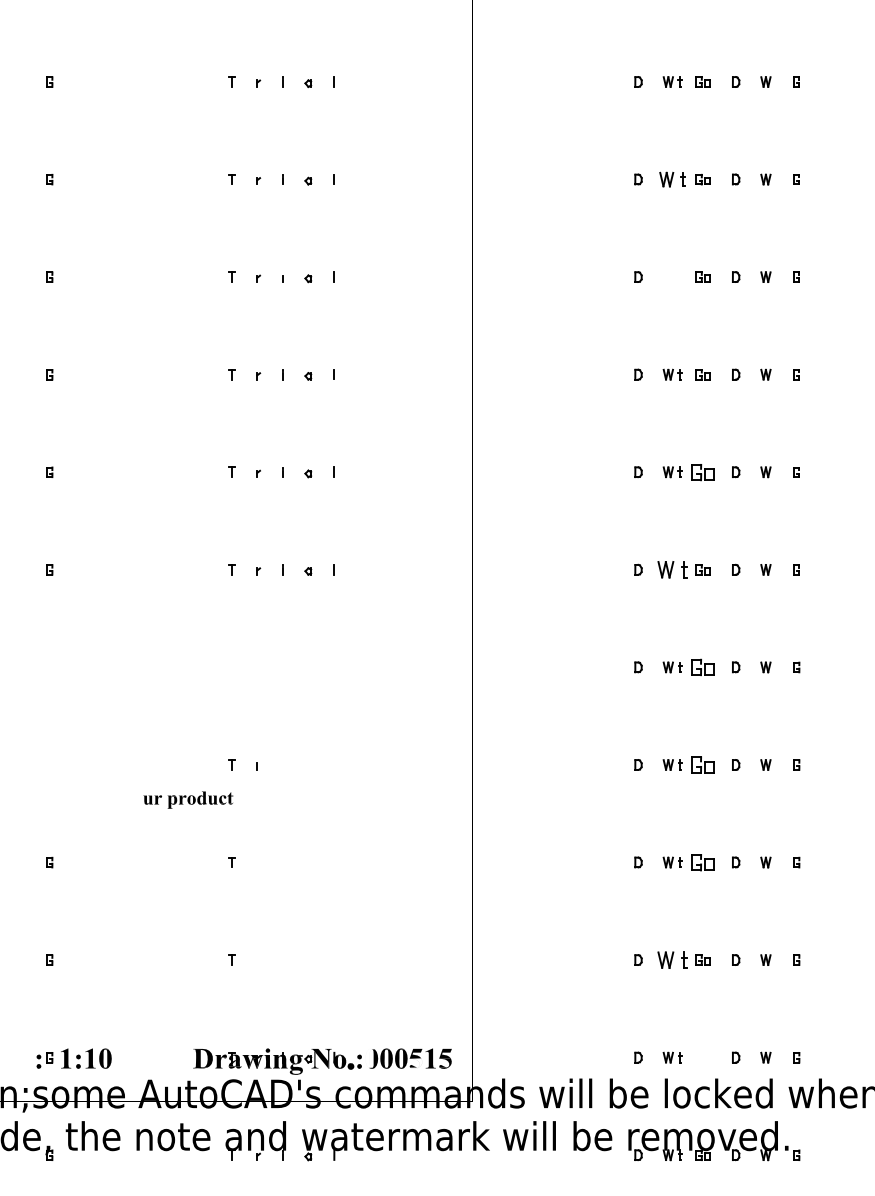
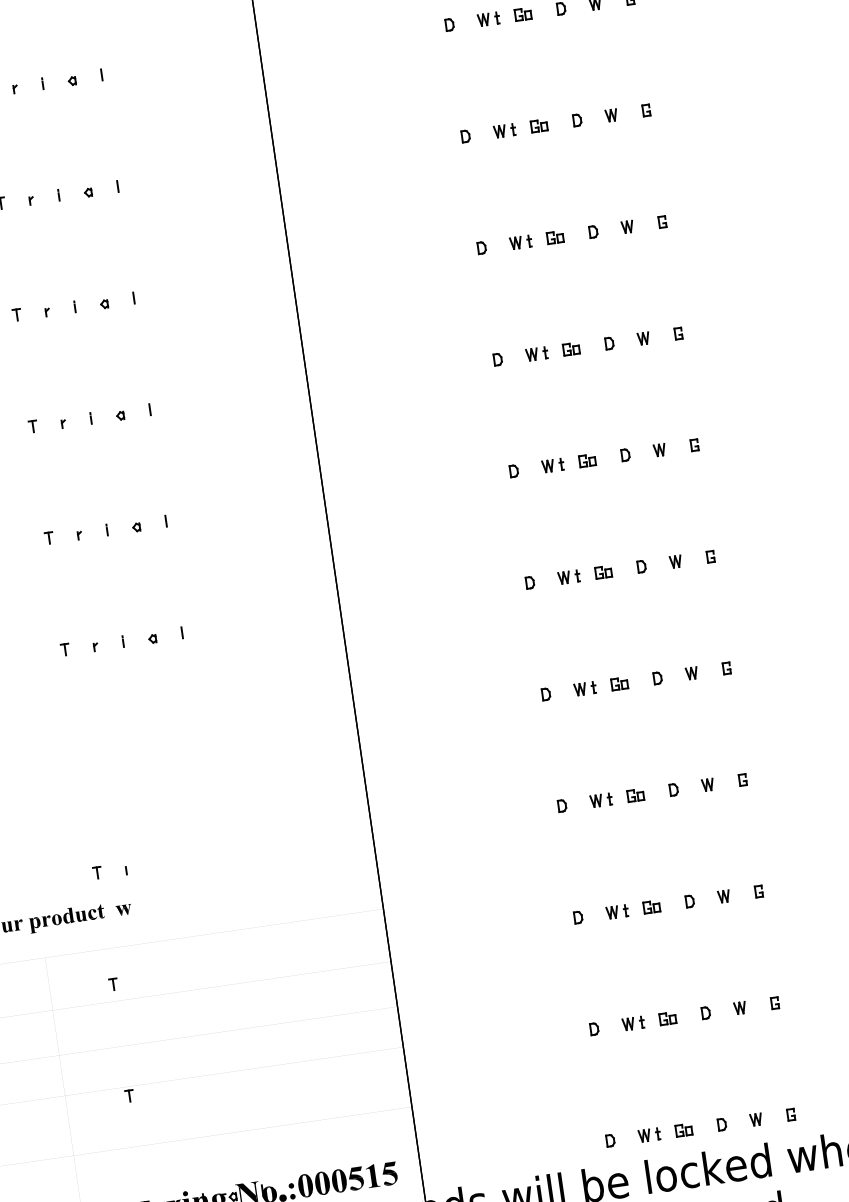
part: (672, 179) -> (504, 130), size x0.71
part: (672, 276) -> (520, 241), added
part: (702, 471) -> (587, 459), size x0.62
part: (672, 569) -> (568, 576), size x0.62
part: (702, 667) -> (619, 683), size x0.62
part: (702, 764) -> (635, 794), size x0.62
part: (249, 799) -> (123, 909), added
part: (702, 862) -> (651, 906), size x0.62
part: (672, 959) -> (633, 1022), size x0.62
fill: (369, 1057) -> (302, 1184), added
part: (702, 1057) -> (683, 1129), added
fill: (416, 1063) -> (357, 1183), added

